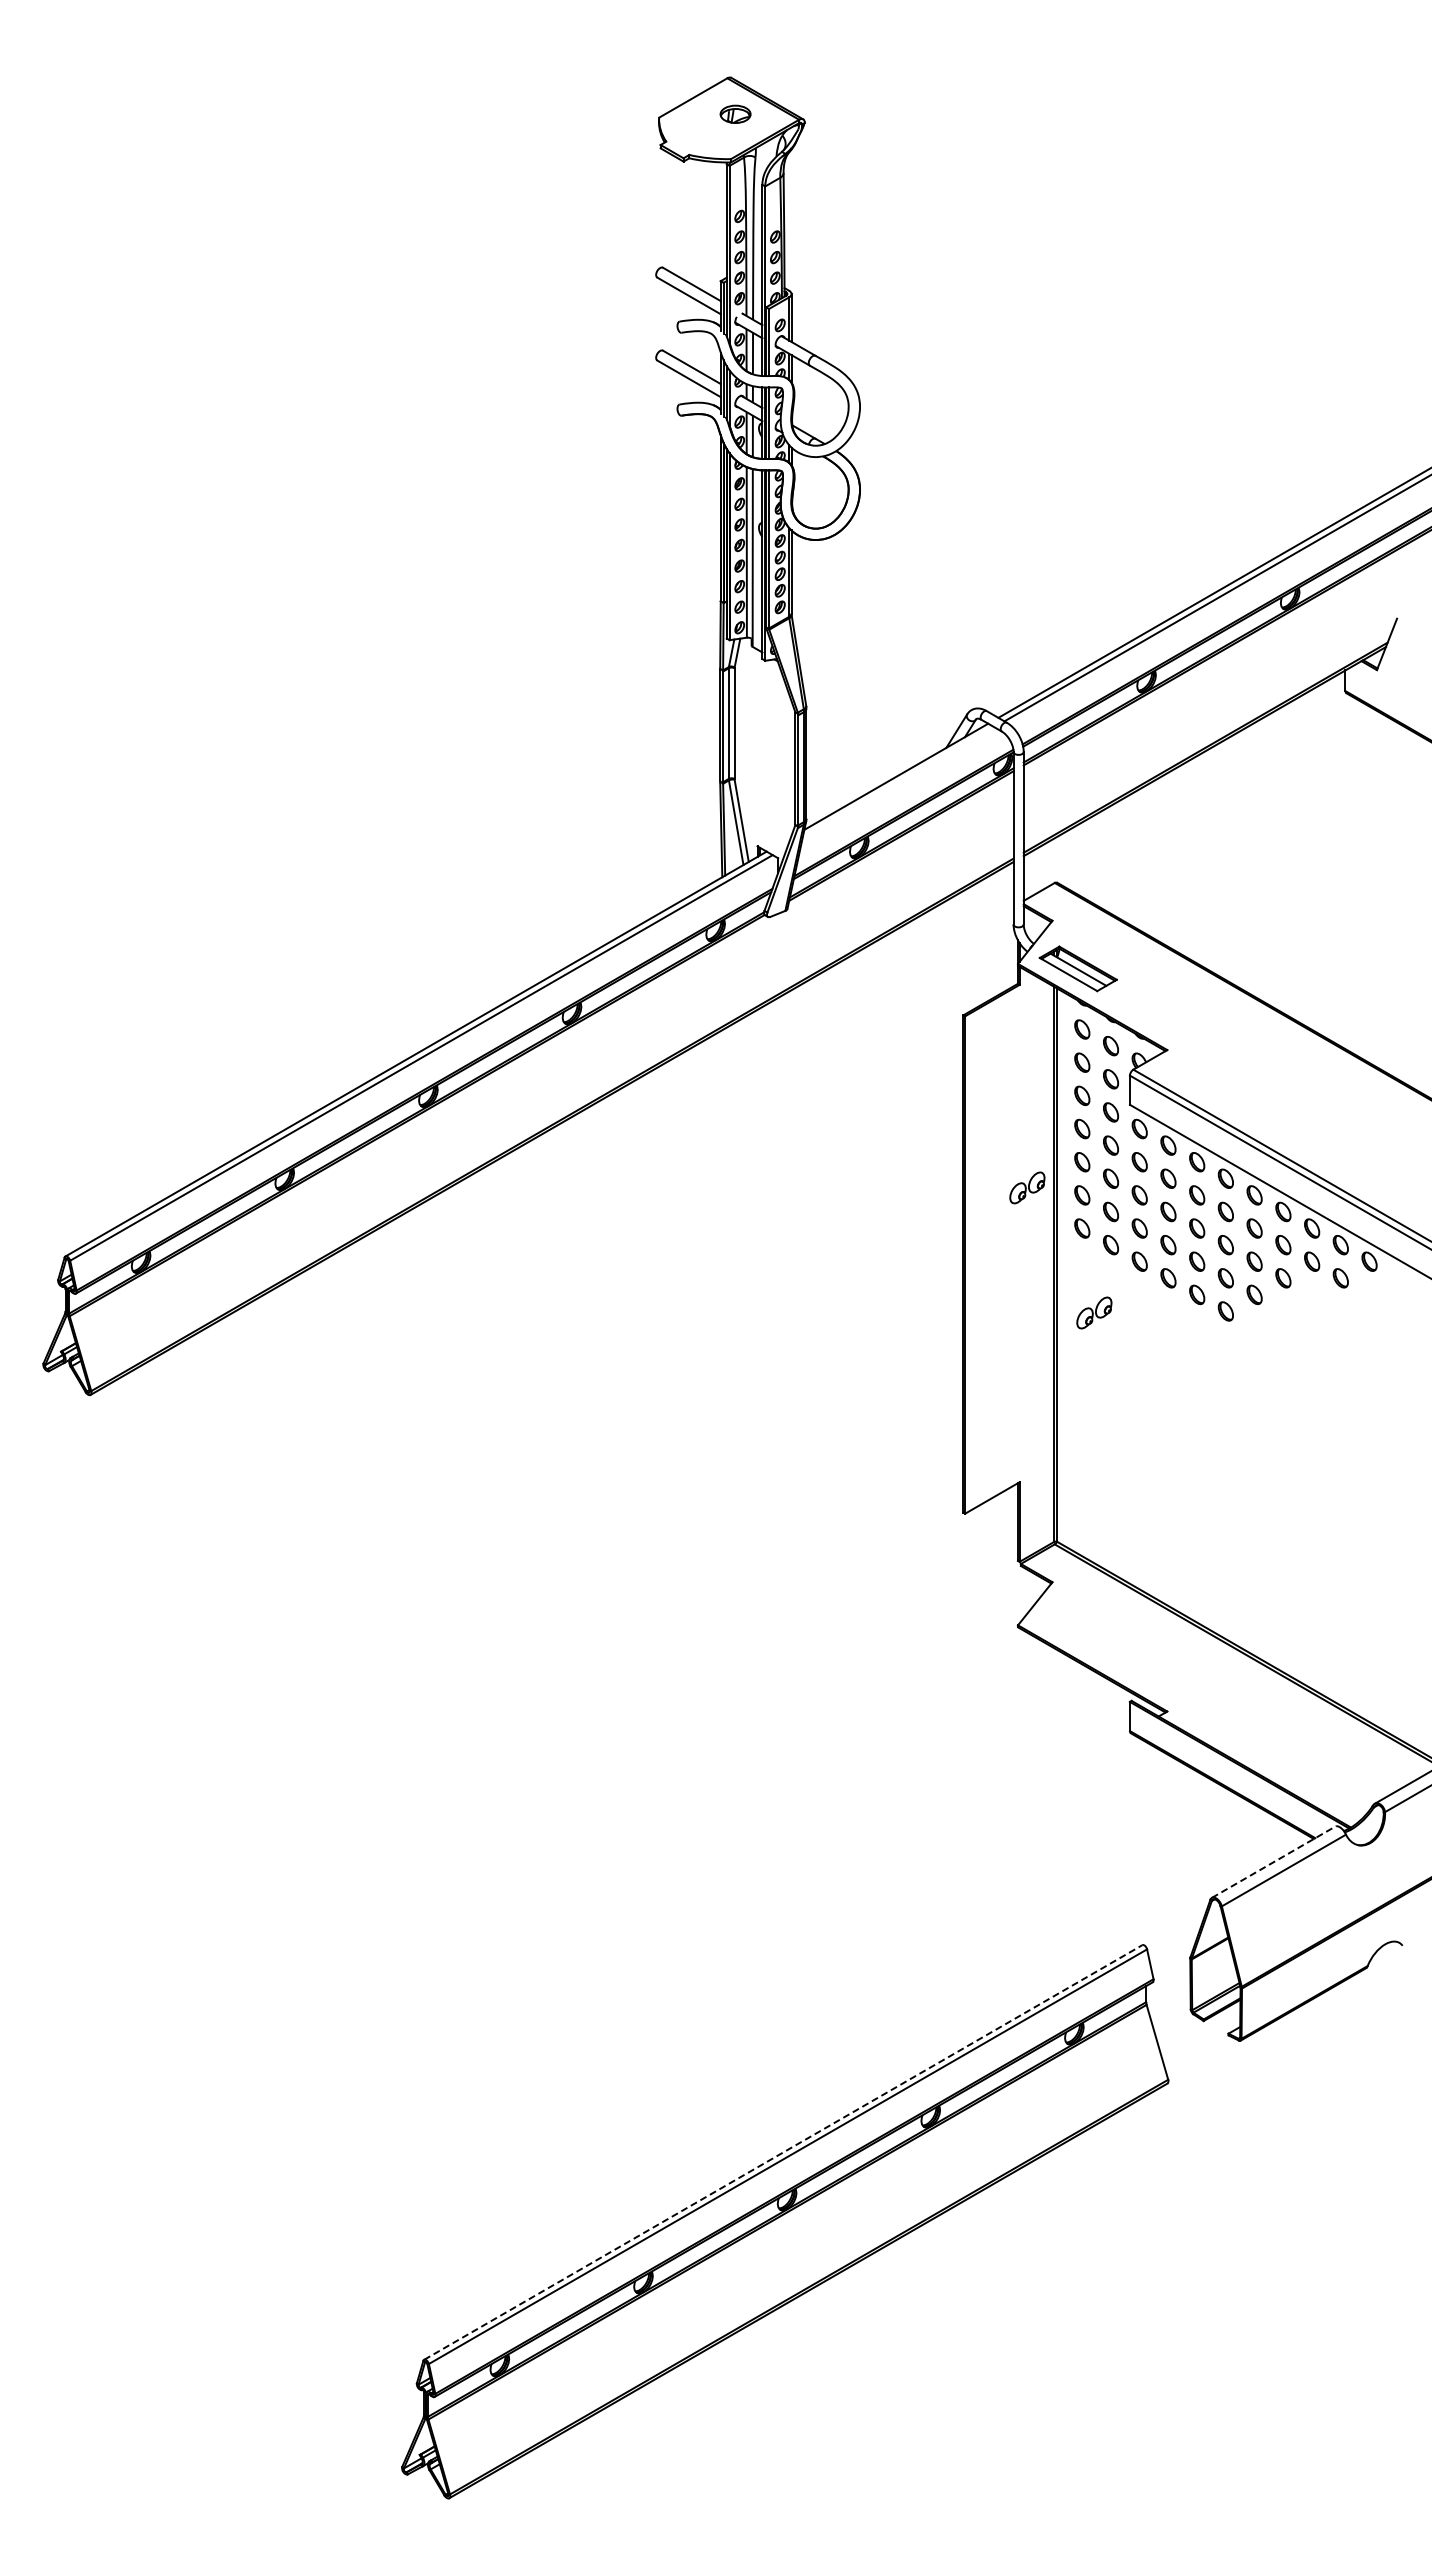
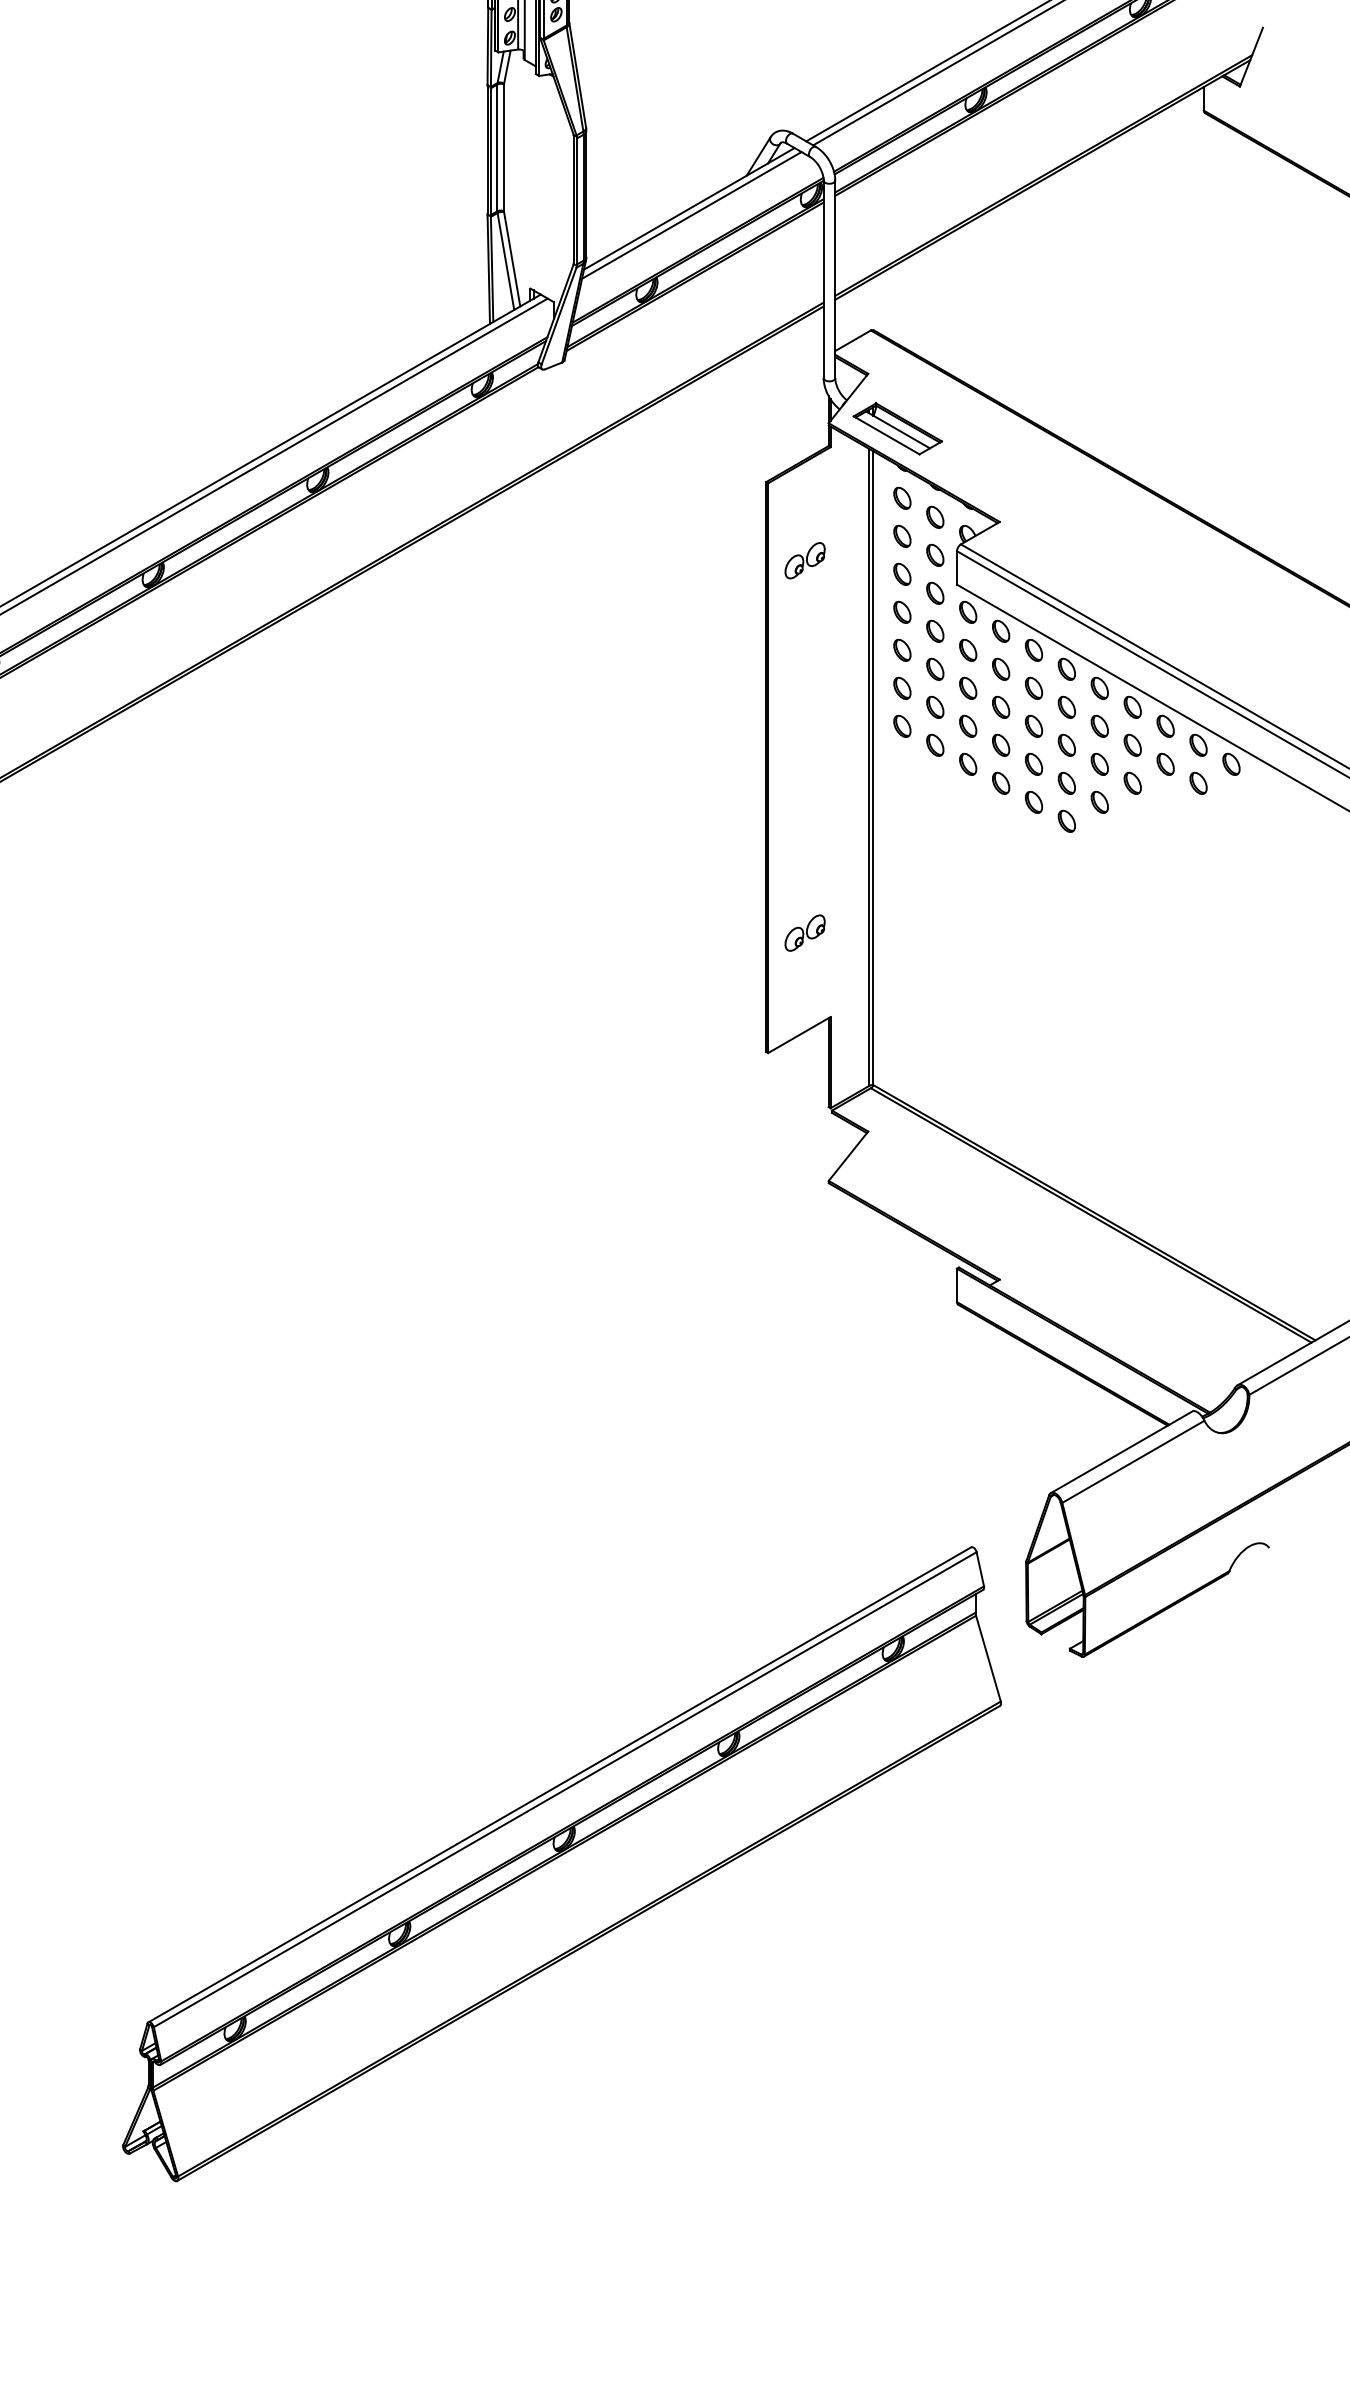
line: (898, 782) -> (691, 215), added
part: (1027, 1187) -> (805, 560), moved
part: (1094, 1312) -> (805, 932), moved
line: (1274, 1862) -> (1122, 1452), dashed -> solid
line: (783, 2152) -> (560, 1784), dashed -> solid

